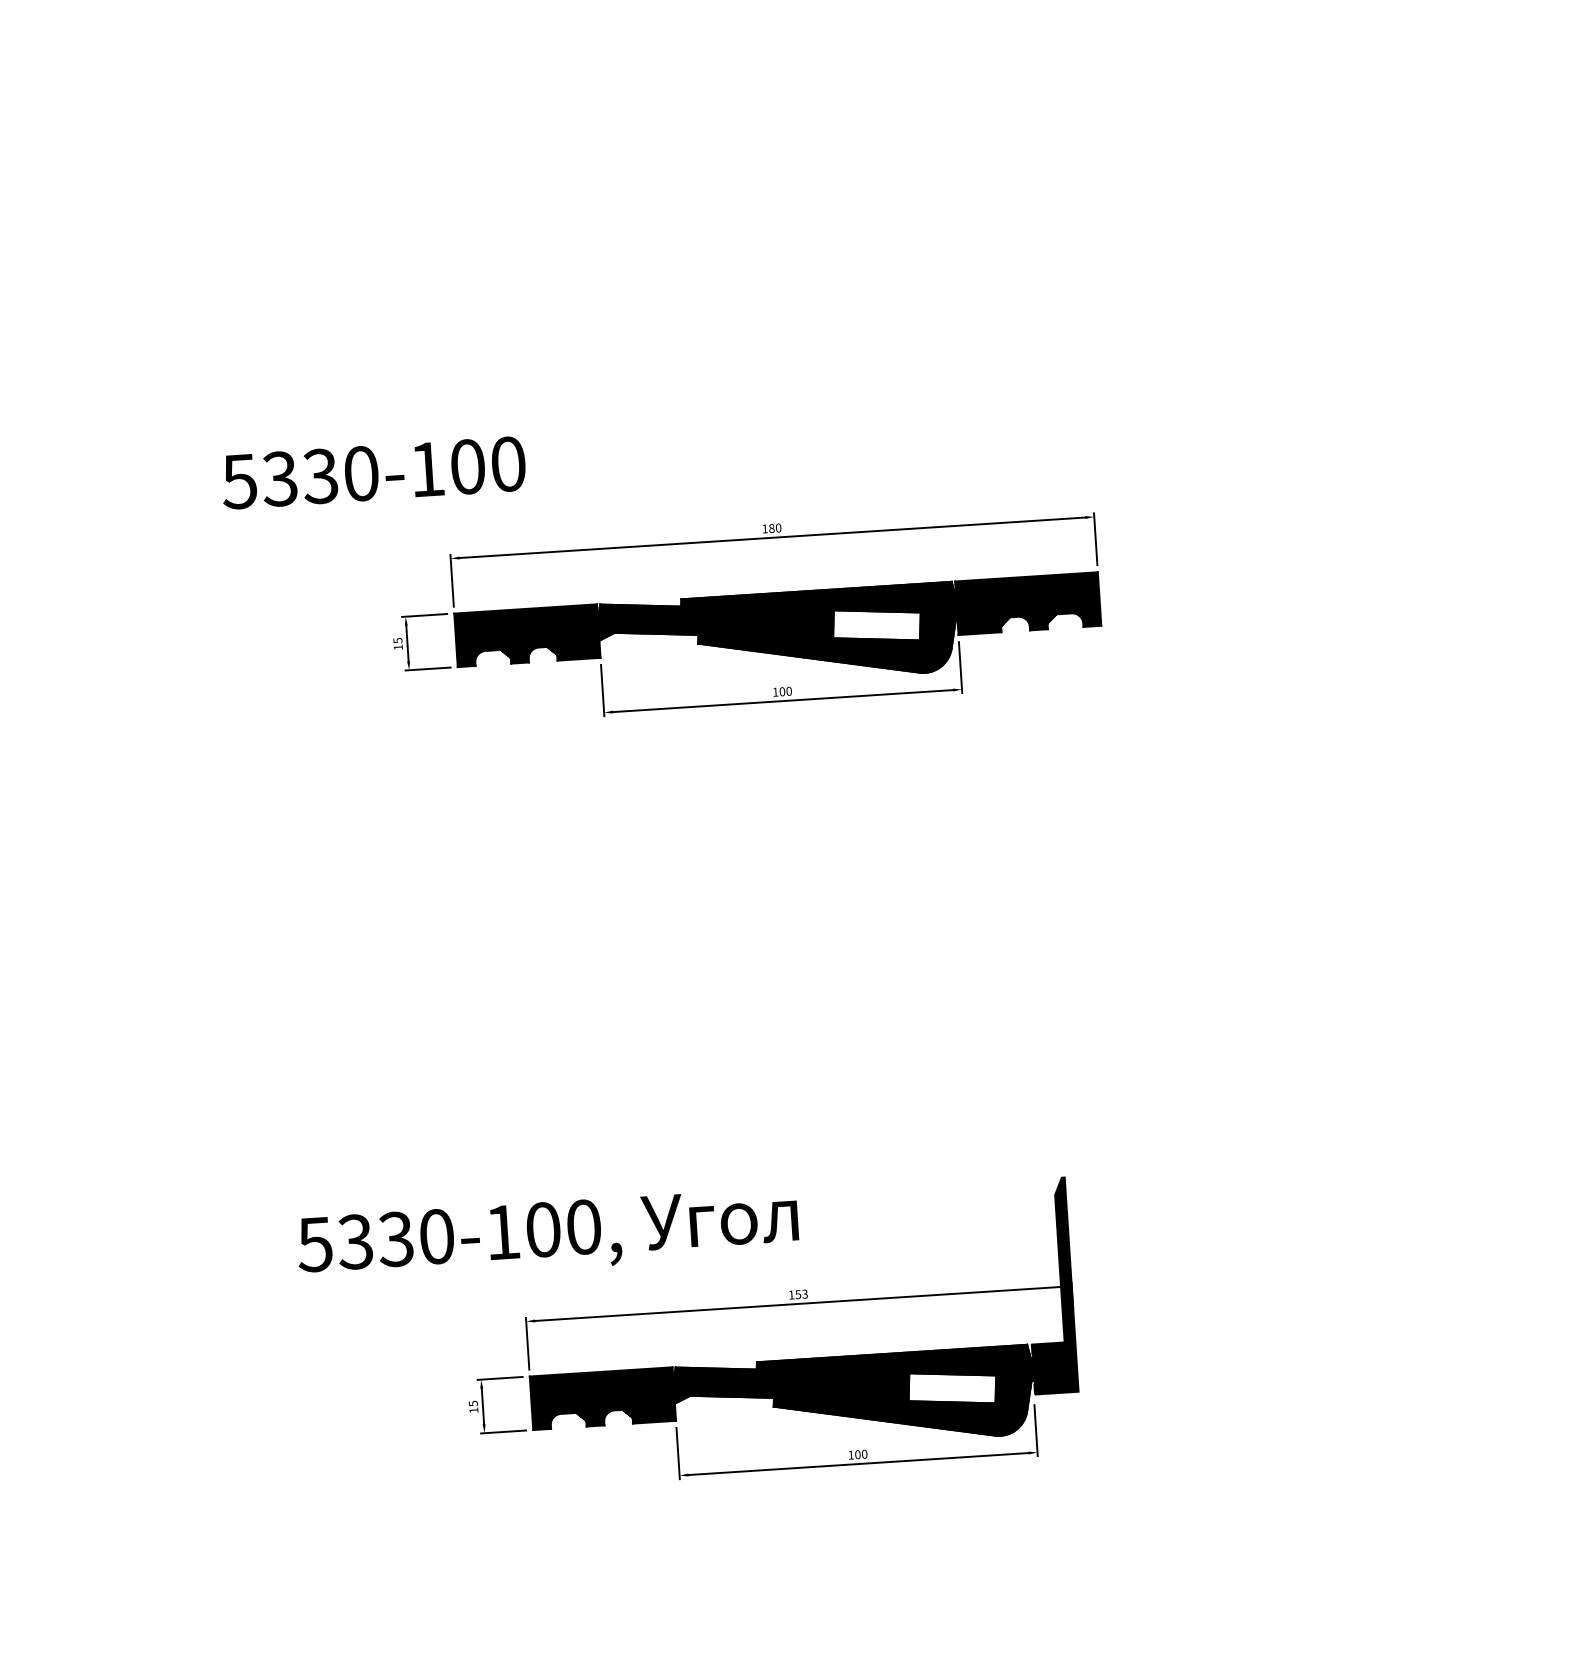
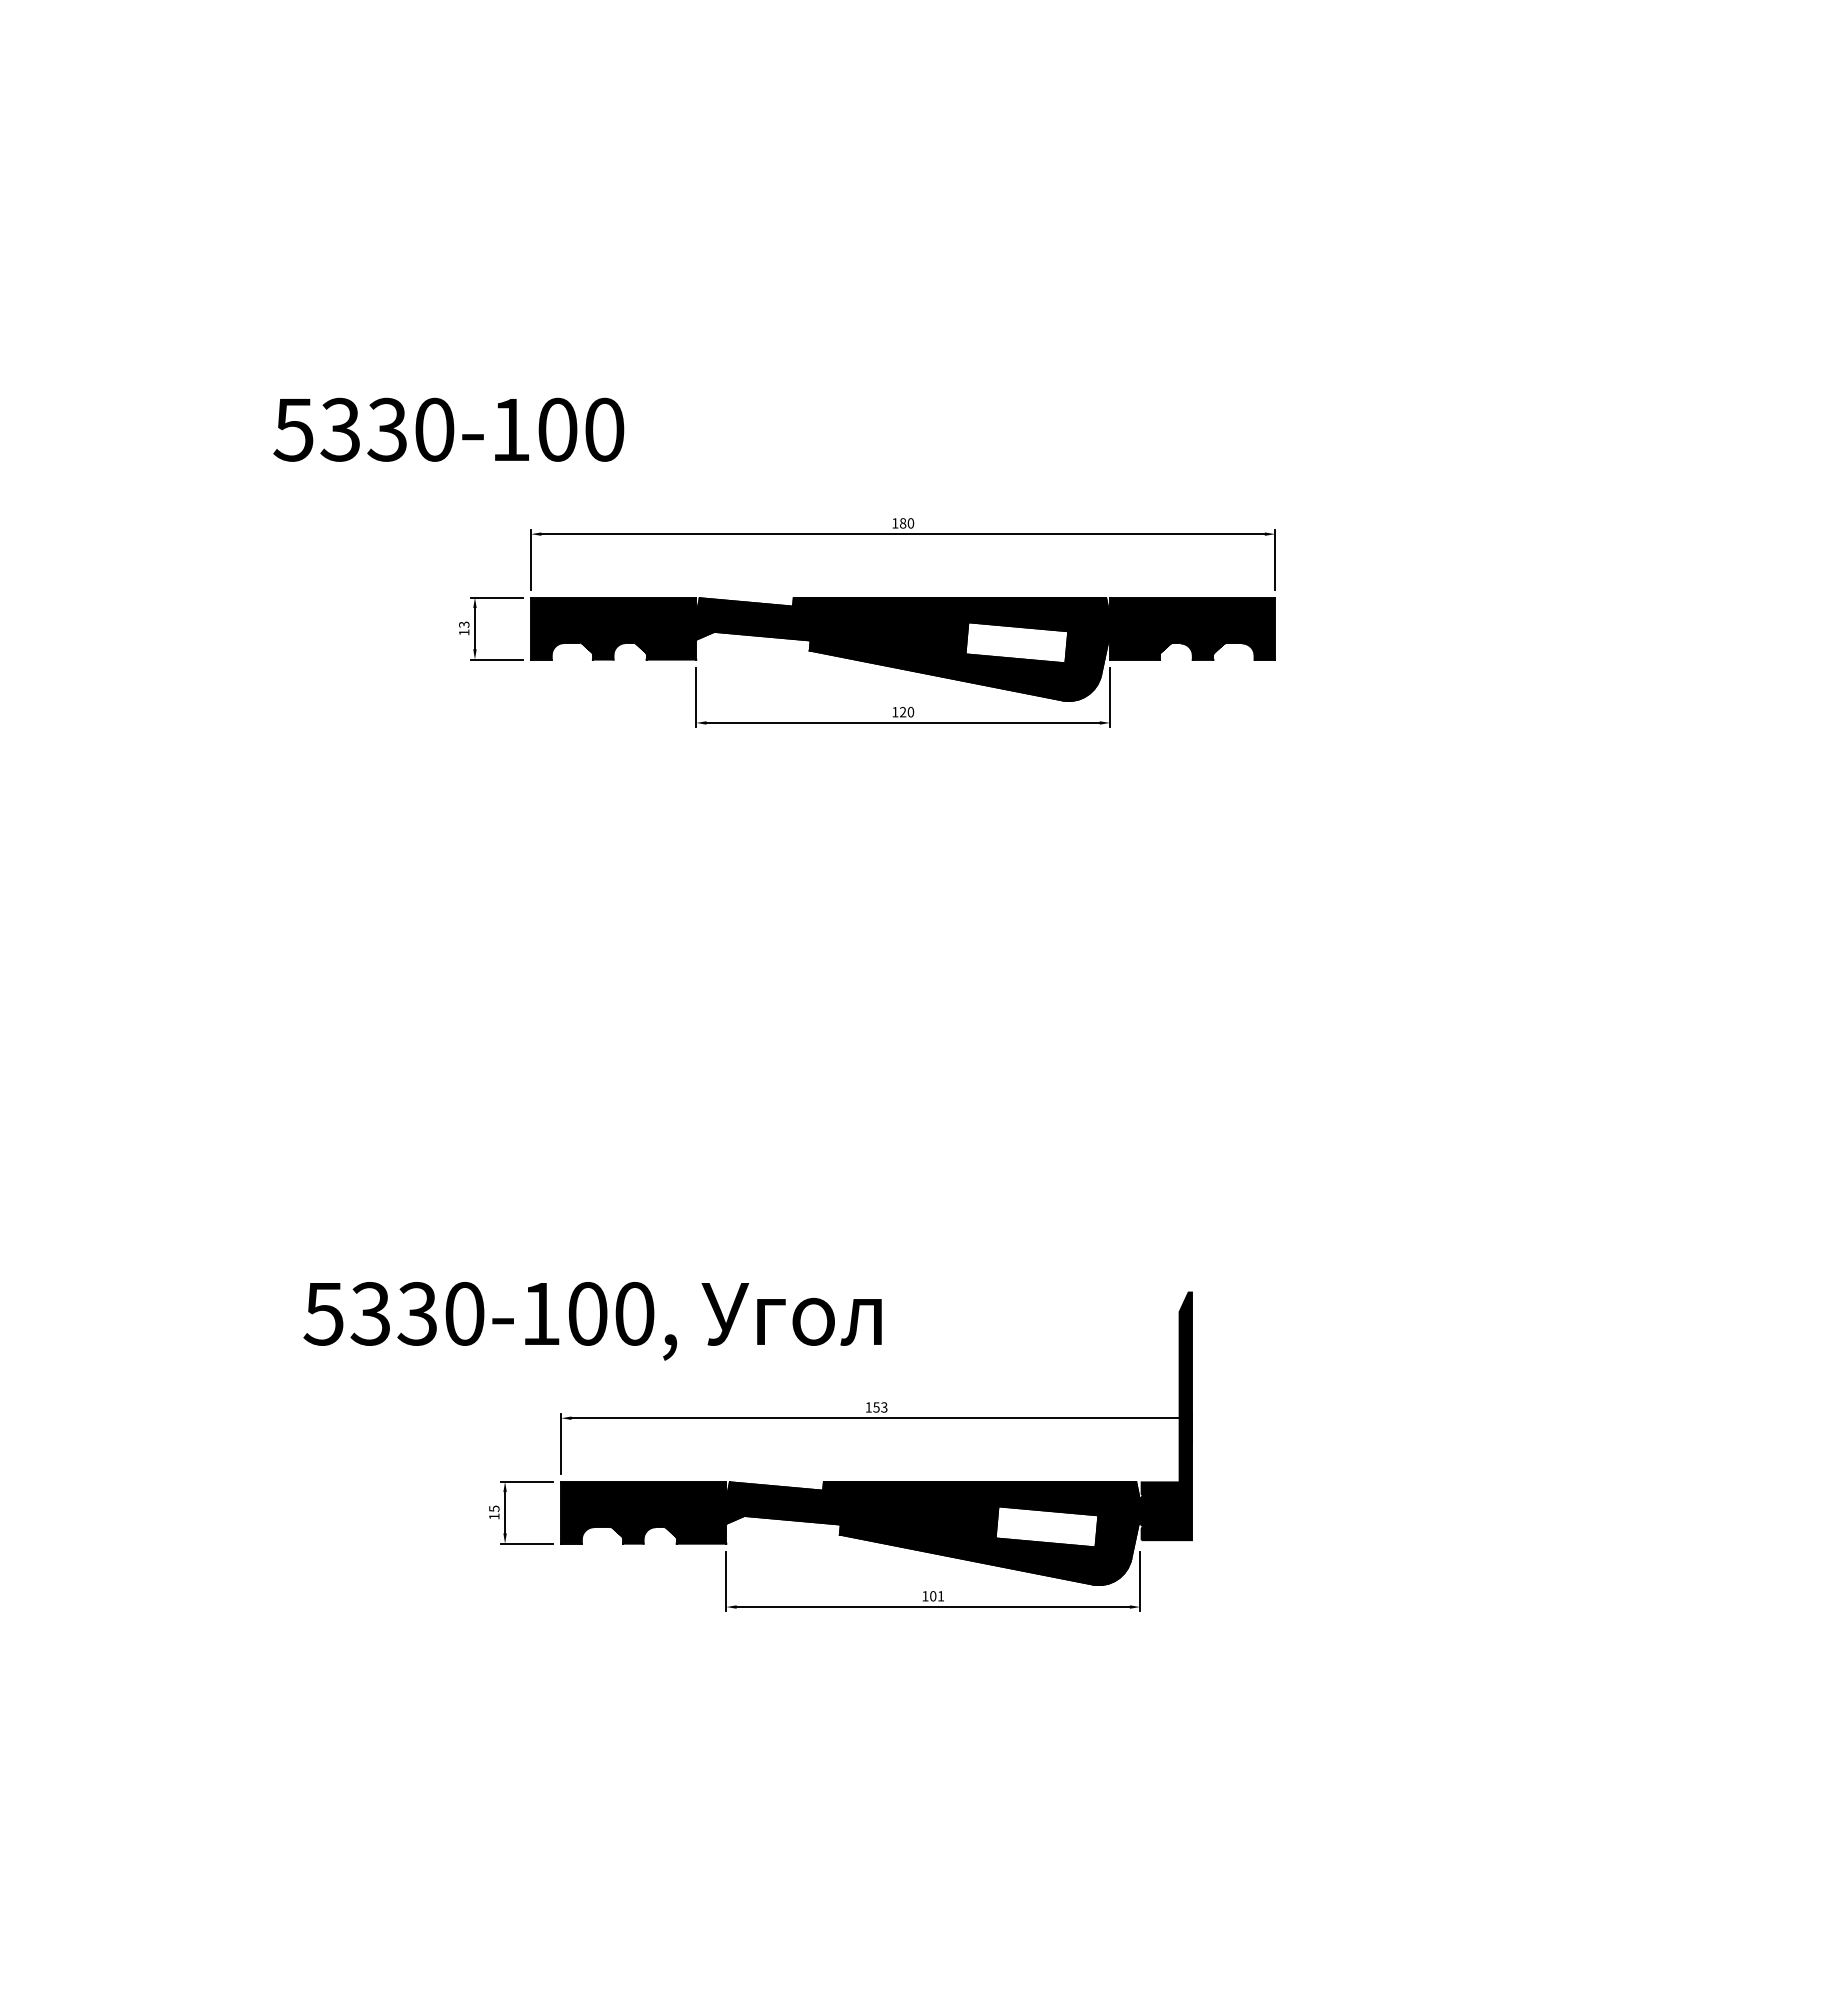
text: (397, 640) -> (463, 624), 15 -> 13
text: (782, 692) -> (903, 712), 100 -> 120
text: (864, 1454) -> (940, 1596), 100 -> 101

